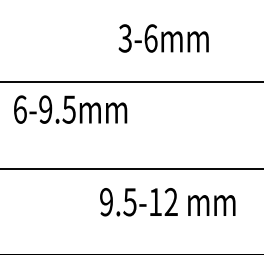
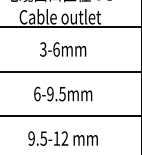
text: (164, 38) -> (63, 49), moved
text: (71, 108) -> (63, 93), moved
text: (166, 201) -> (62, 138), moved

